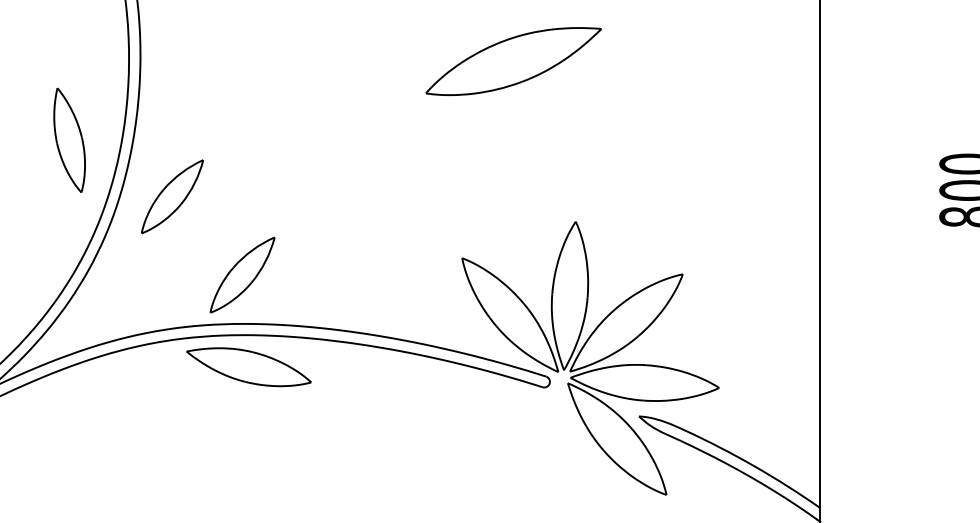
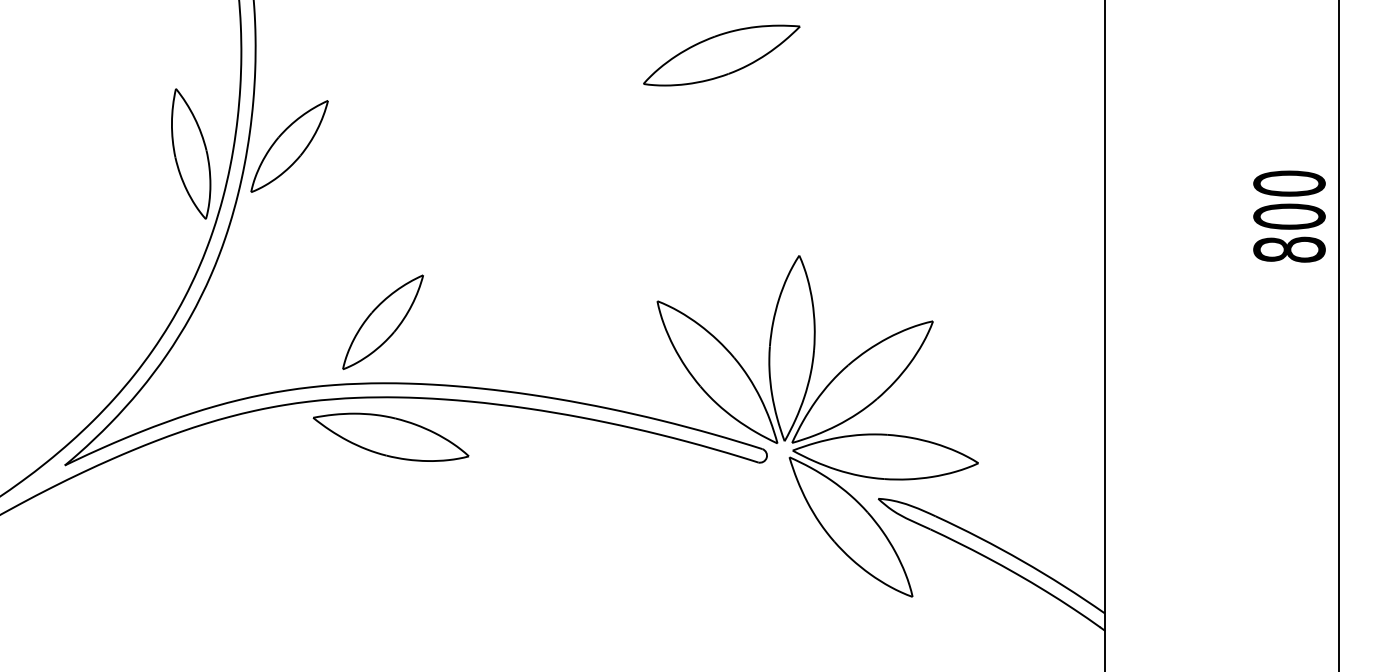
part: (513, 61) -> (721, 55), size x0.71
part: (69, 139) -> (191, 153), moved
part: (172, 196) -> (289, 146), moved

